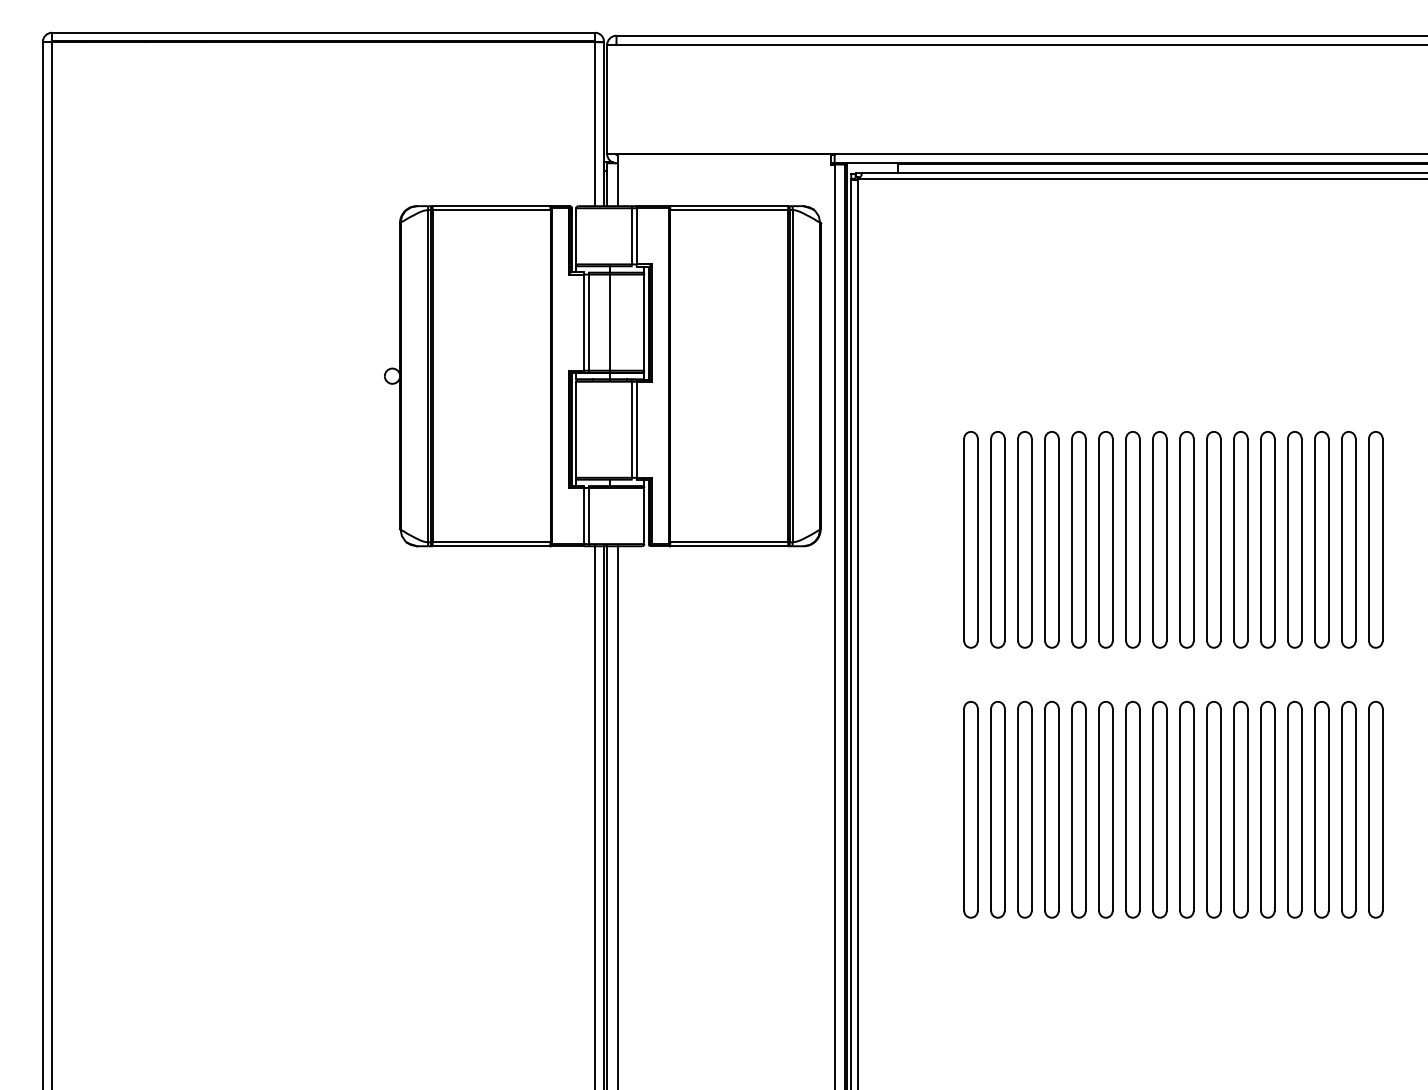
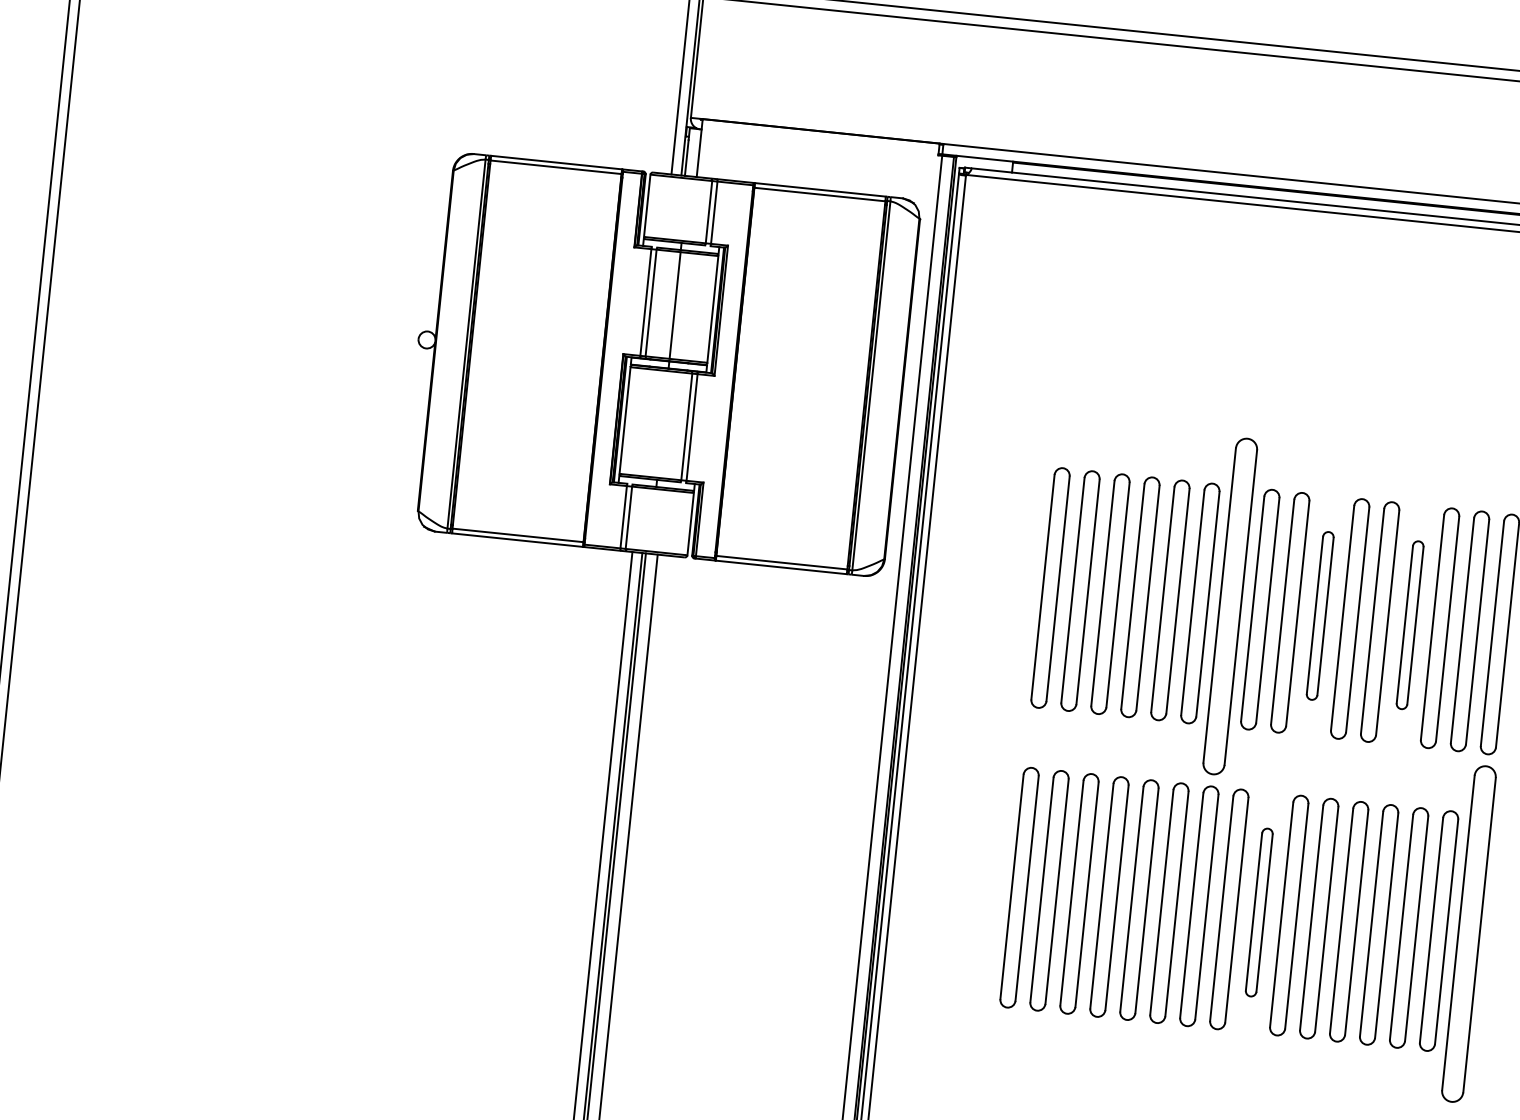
part: (1132, 539) -> (1229, 606), size x1.4
part: (1213, 539) -> (1319, 615), size x0.7
part: (1294, 539) -> (1409, 624), size x0.7
part: (1186, 809) -> (1258, 912), size x0.7
part: (1375, 809) -> (1468, 933), size x1.4

